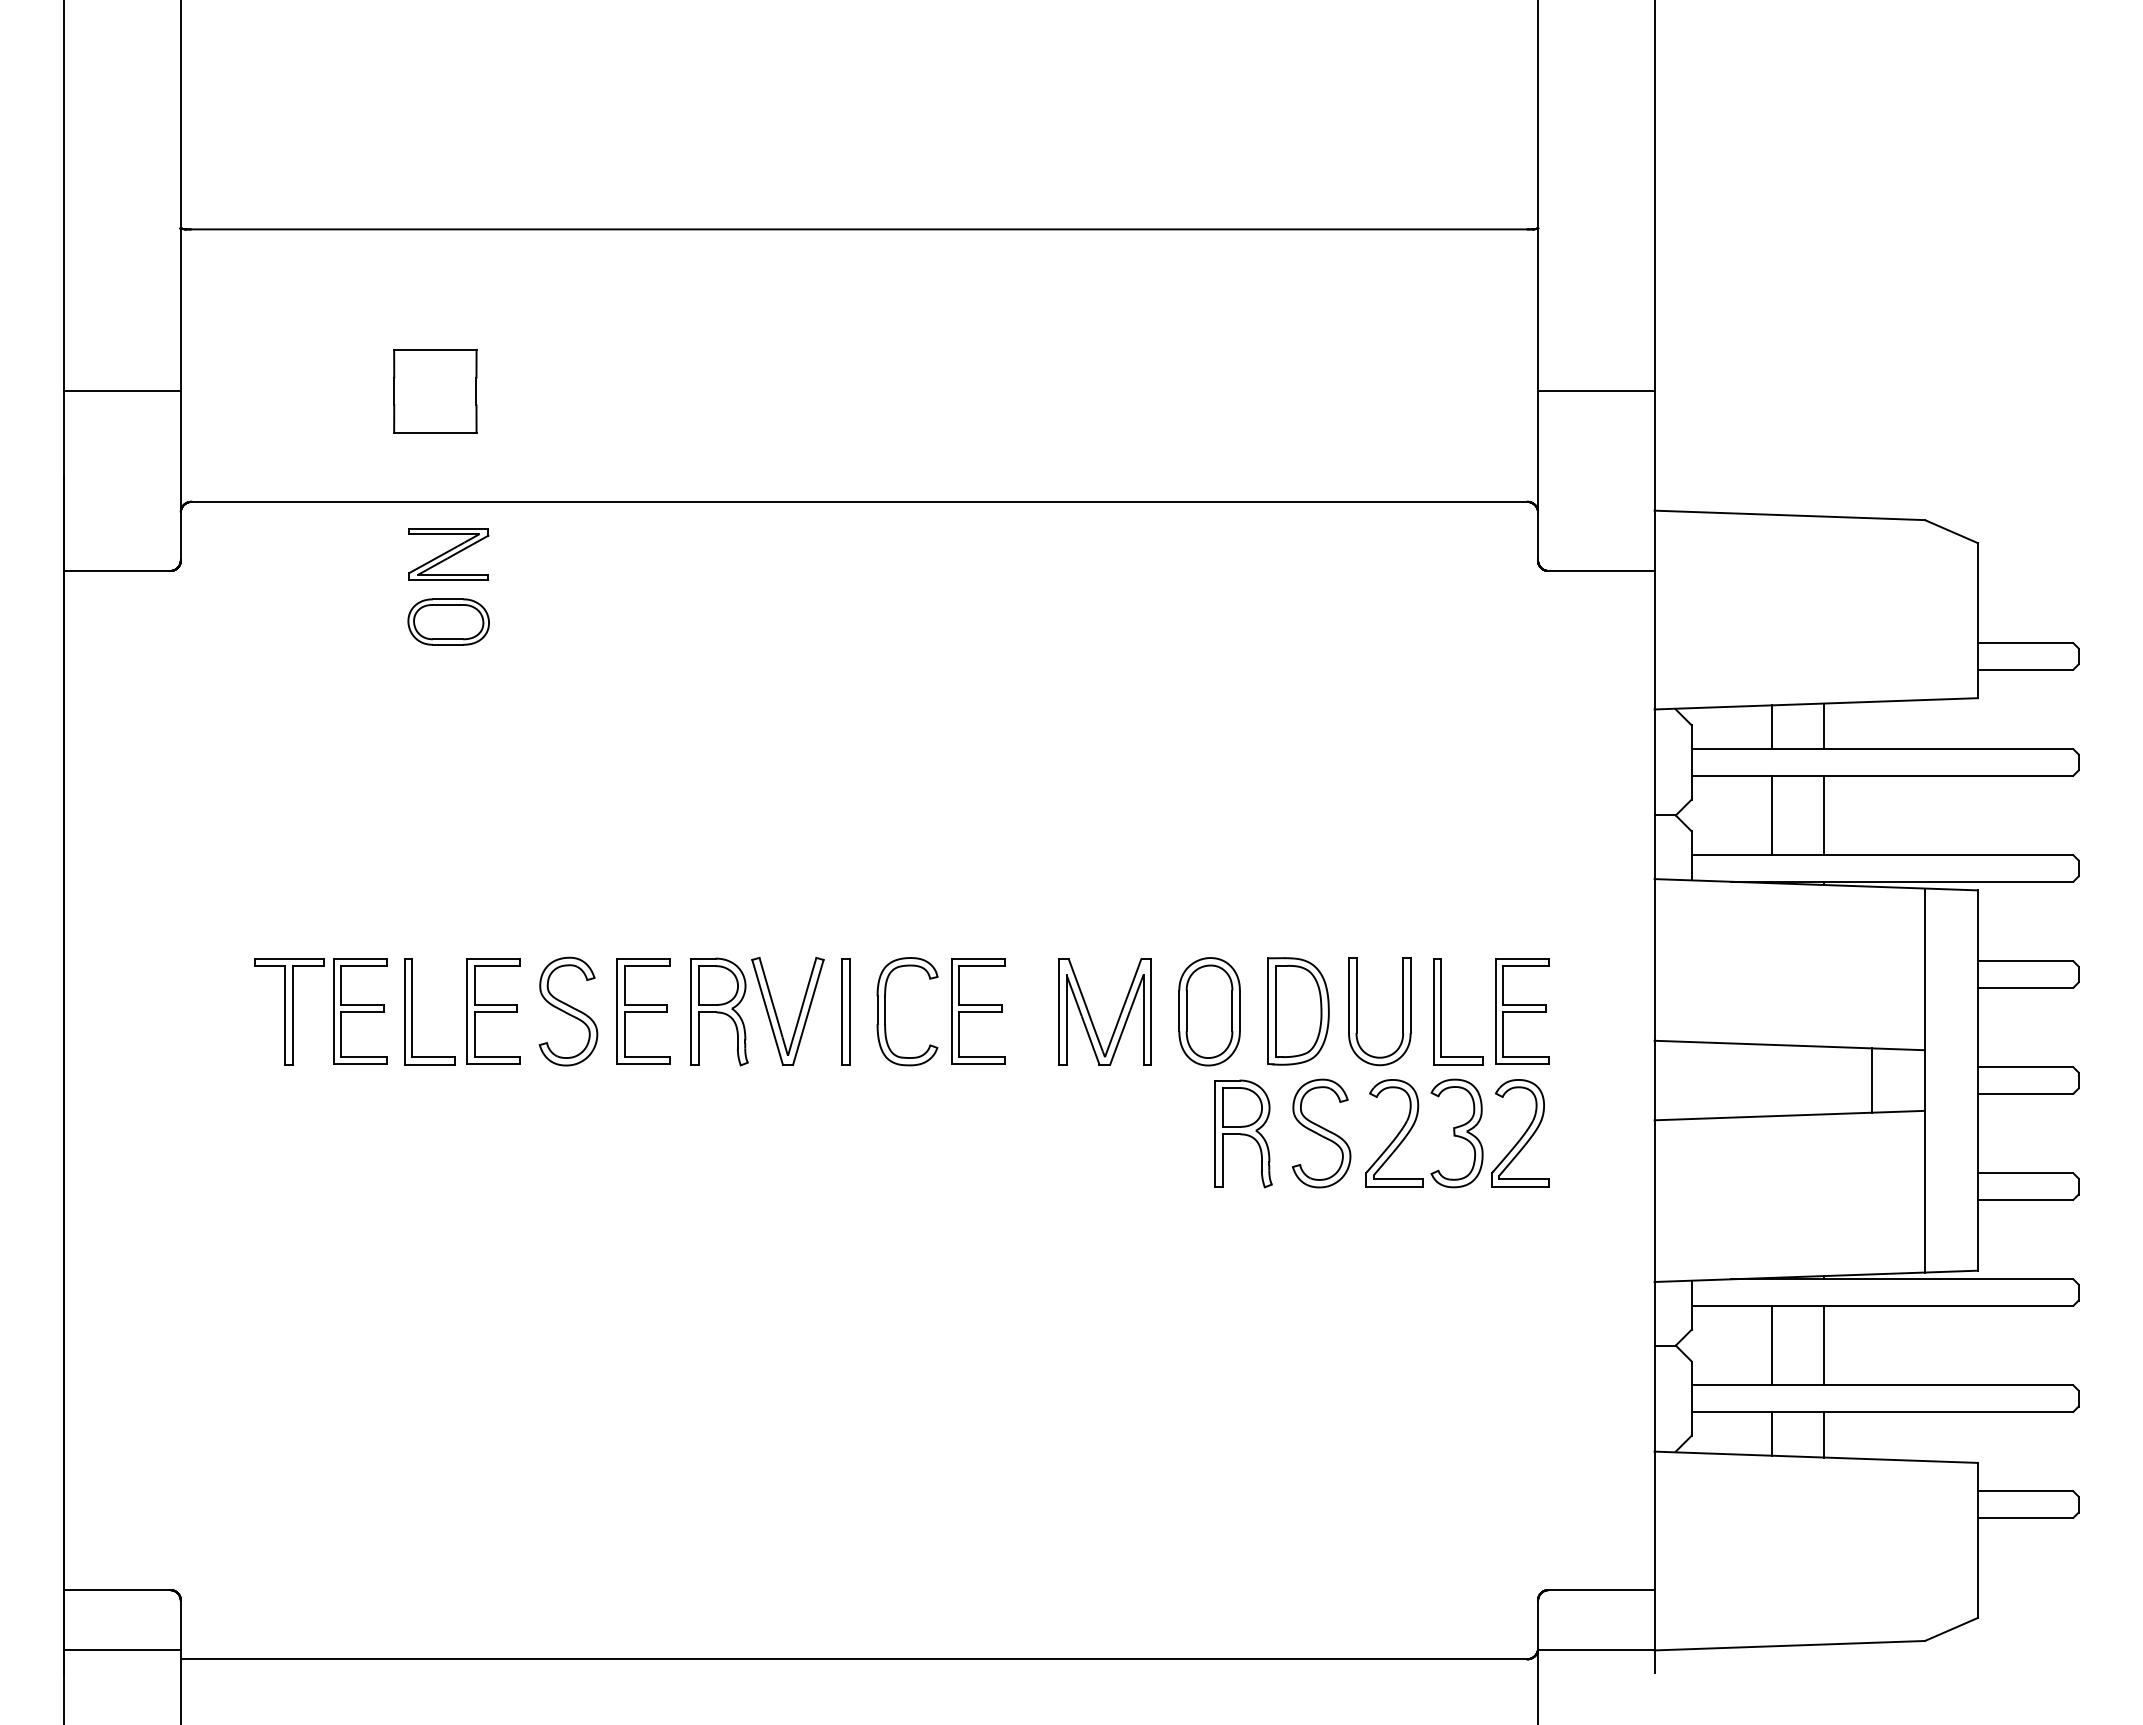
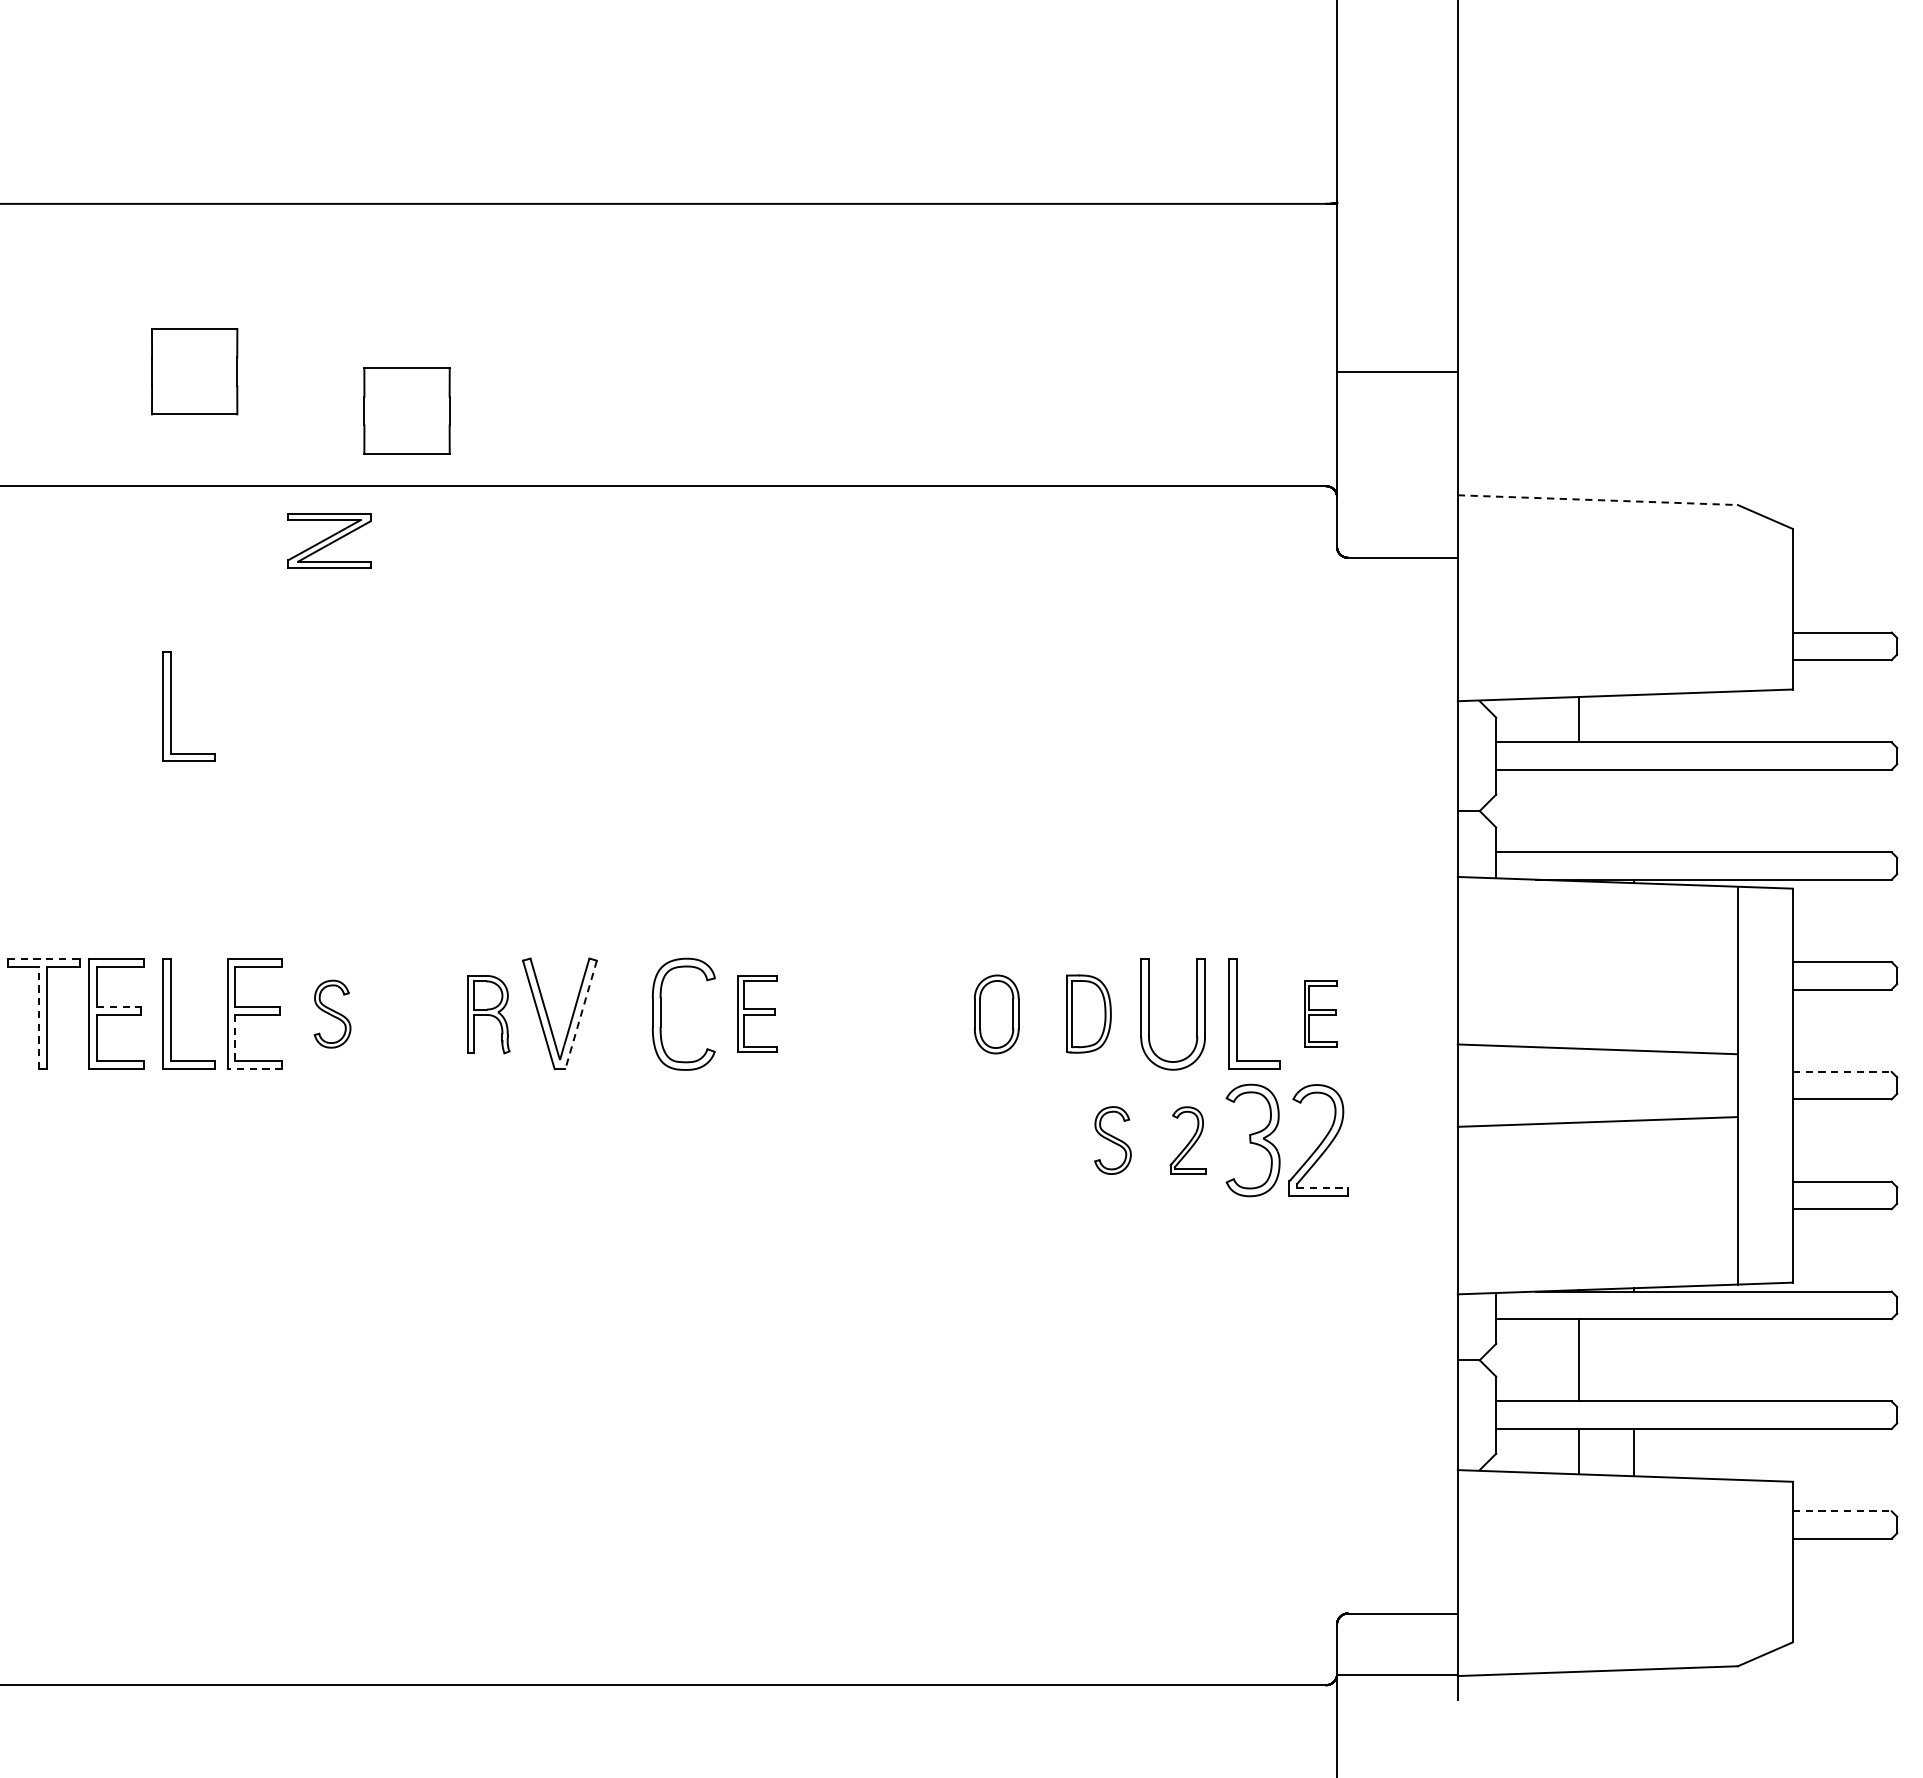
part: (640, 429) -> (407, 411), added
line: (1790, 515) -> (1598, 500), solid -> dashed
part: (448, 554) -> (329, 540), moved
part: (448, 621) -> (208, 610), removed
part: (412, 714) -> (170, 706), added
line: (1824, 726) -> (1633, 718), removed
line: (1771, 815) -> (1578, 811), removed
line: (1824, 815) -> (1633, 811), removed
line: (289, 958) -> (43, 959), solid -> dashed
line: (362, 1004) -> (119, 1006), solid -> dashed
part: (568, 1011) -> (332, 1014), size x0.6
part: (643, 1011) -> (410, 1014), removed
part: (719, 1011) -> (489, 1014), size x0.7
part: (845, 1011) -> (619, 1014), removed
part: (978, 1011) -> (757, 1014), size x0.7
part: (1209, 1011) -> (996, 1014), size x0.7
part: (1298, 1011) -> (1088, 1014), size x0.7
part: (1522, 1011) -> (1320, 1014), size x0.6
line: (808, 1012) -> (581, 1015), solid -> dashed
line: (285, 1014) -> (39, 1017), solid -> dashed
part: (1090, 1014) -> (873, 1017), removed
line: (474, 1035) -> (235, 1038), solid -> dashed
line: (493, 1064) -> (254, 1069), solid -> dashed
line: (2025, 1067) -> (1842, 1072), solid -> dashed
line: (1871, 1080) -> (1682, 1085), removed
part: (1243, 1133) -> (1031, 1140), removed
part: (1321, 1133) -> (1112, 1140), size x0.6
part: (1394, 1133) -> (1188, 1140), size x0.6
line: (1523, 1179) -> (1321, 1188), solid -> dashed
line: (1824, 1345) -> (1633, 1360), removed
line: (2025, 1491) -> (1842, 1511), solid -> dashed

